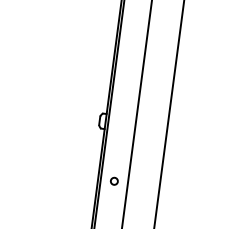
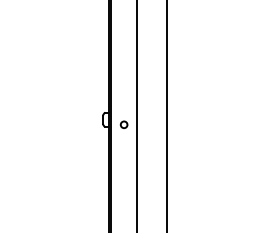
circle: (113, 180) -> (123, 124), moved

